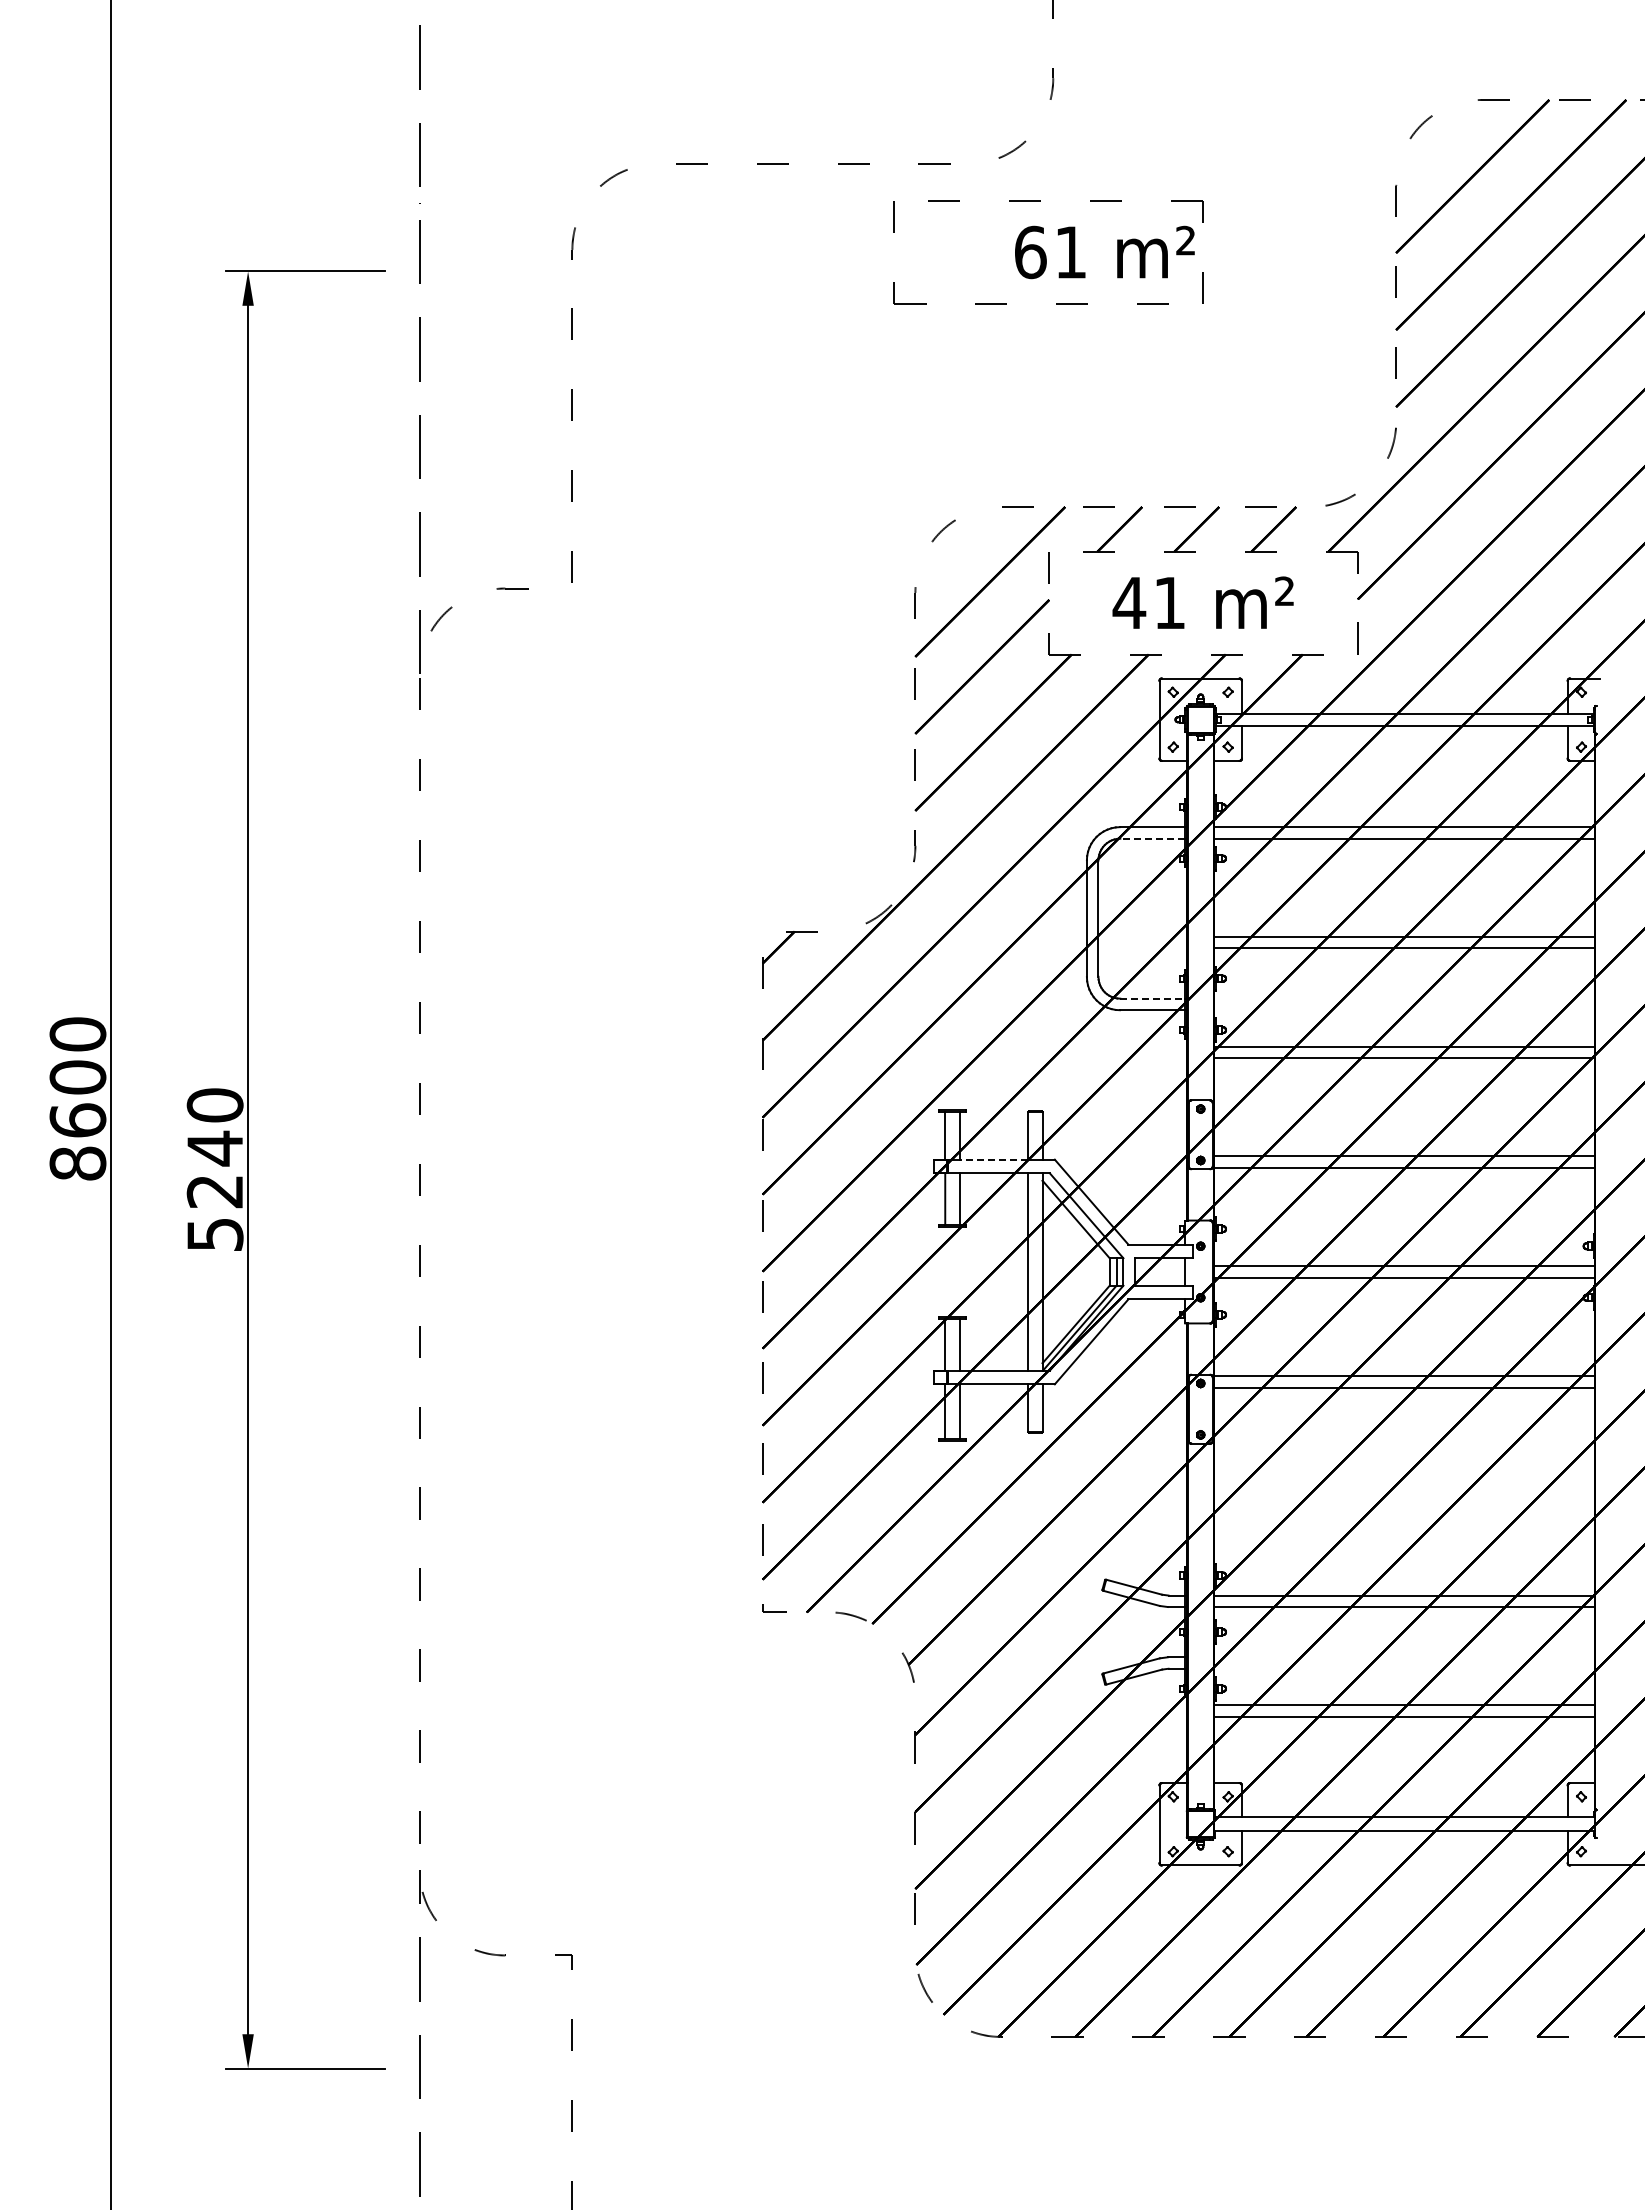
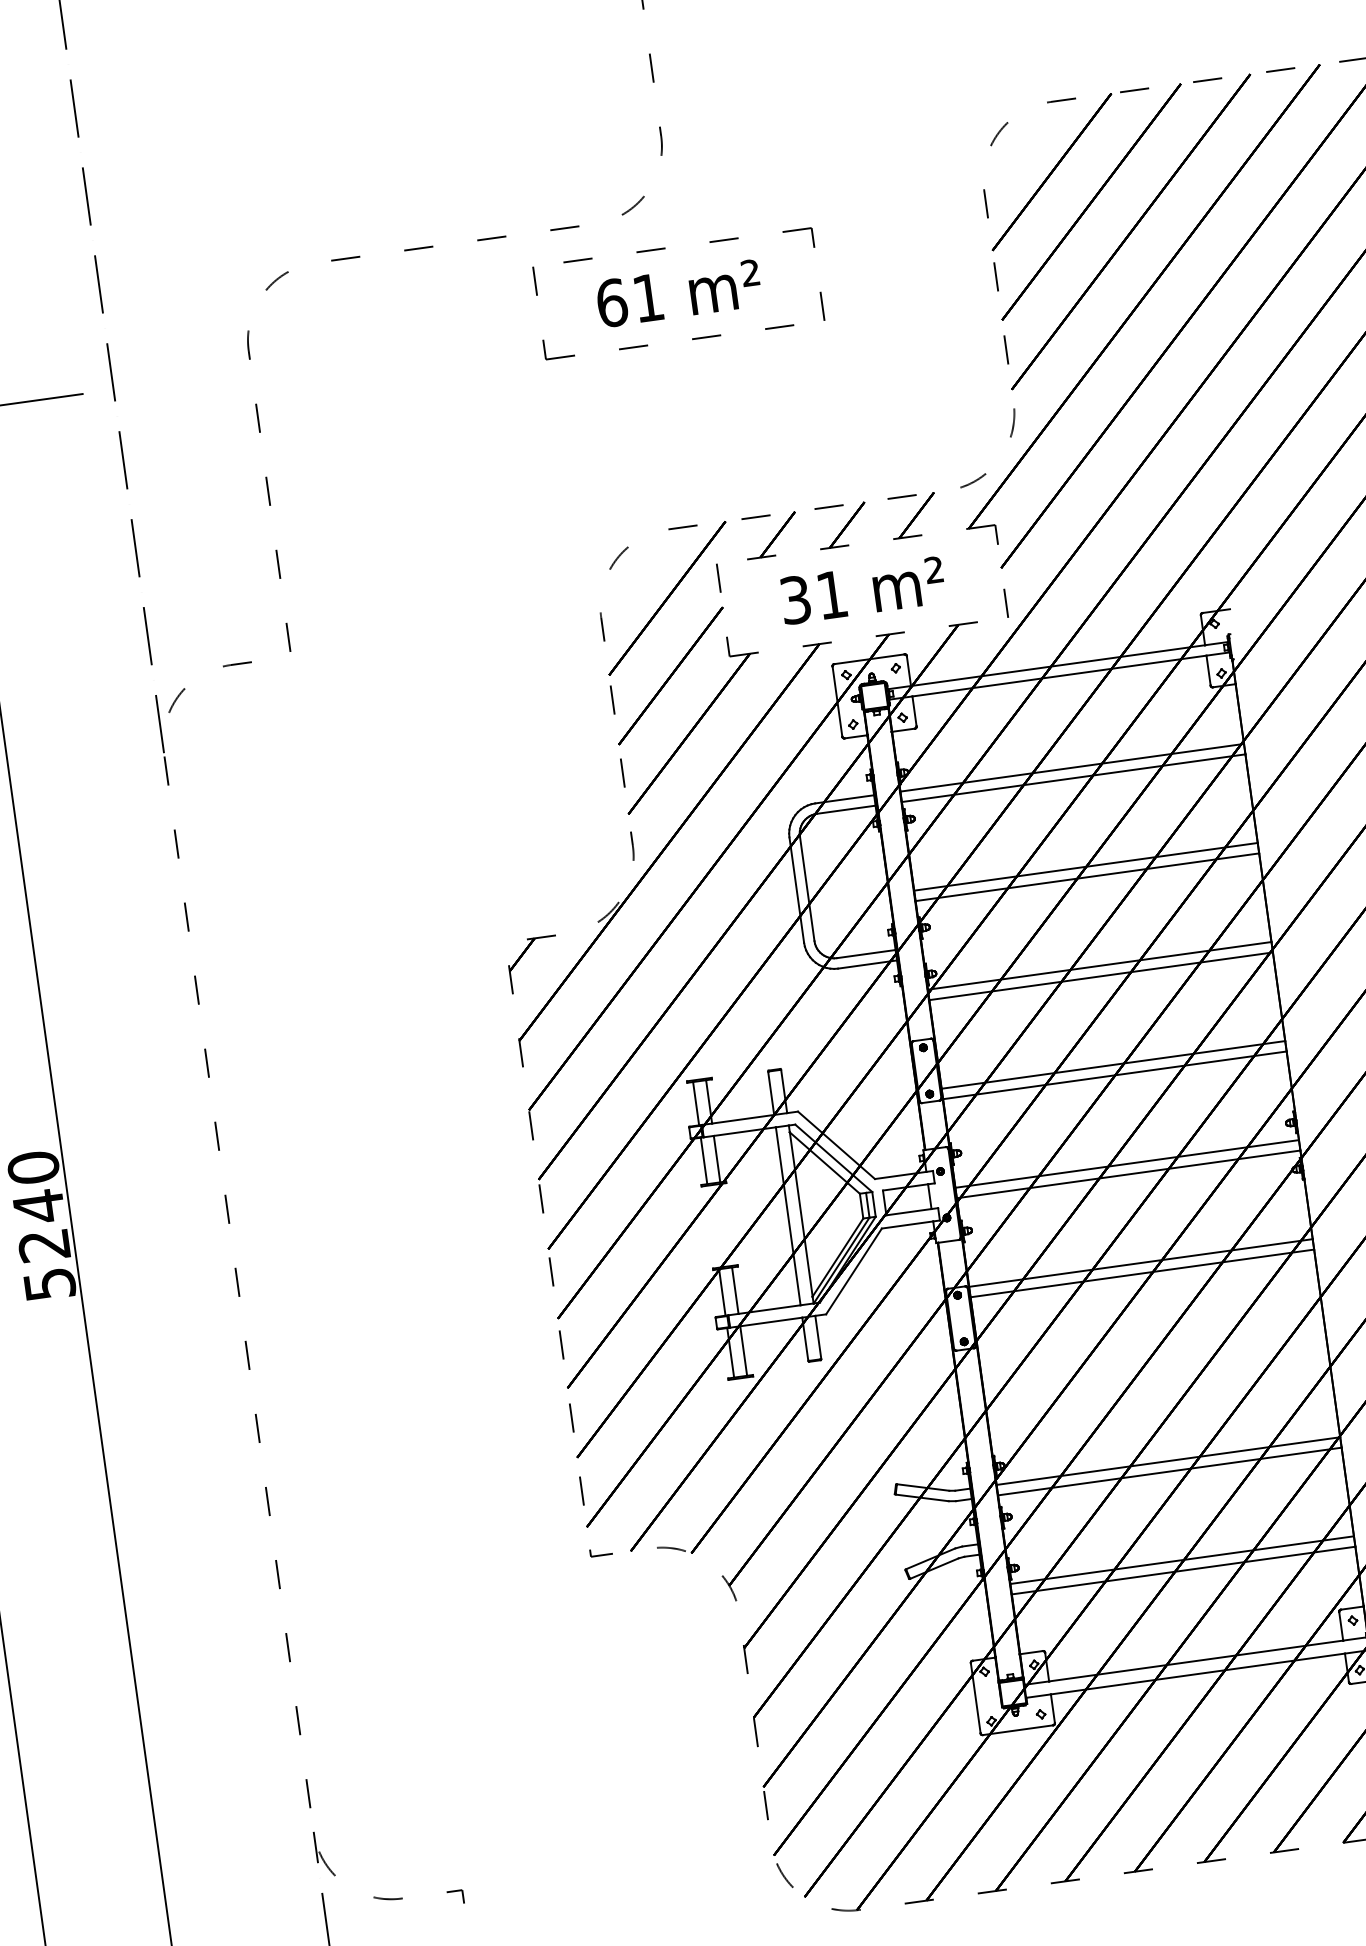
text: (1104, 252) -> (678, 293), moved
text: (1129, 602) -> (795, 599), 41 -> 31
line: (1152, 838) -> (845, 809), dashed -> solid
line: (1153, 998) -> (866, 953), dashed -> solid
line: (993, 1159) -> (742, 1119), dashed -> solid

